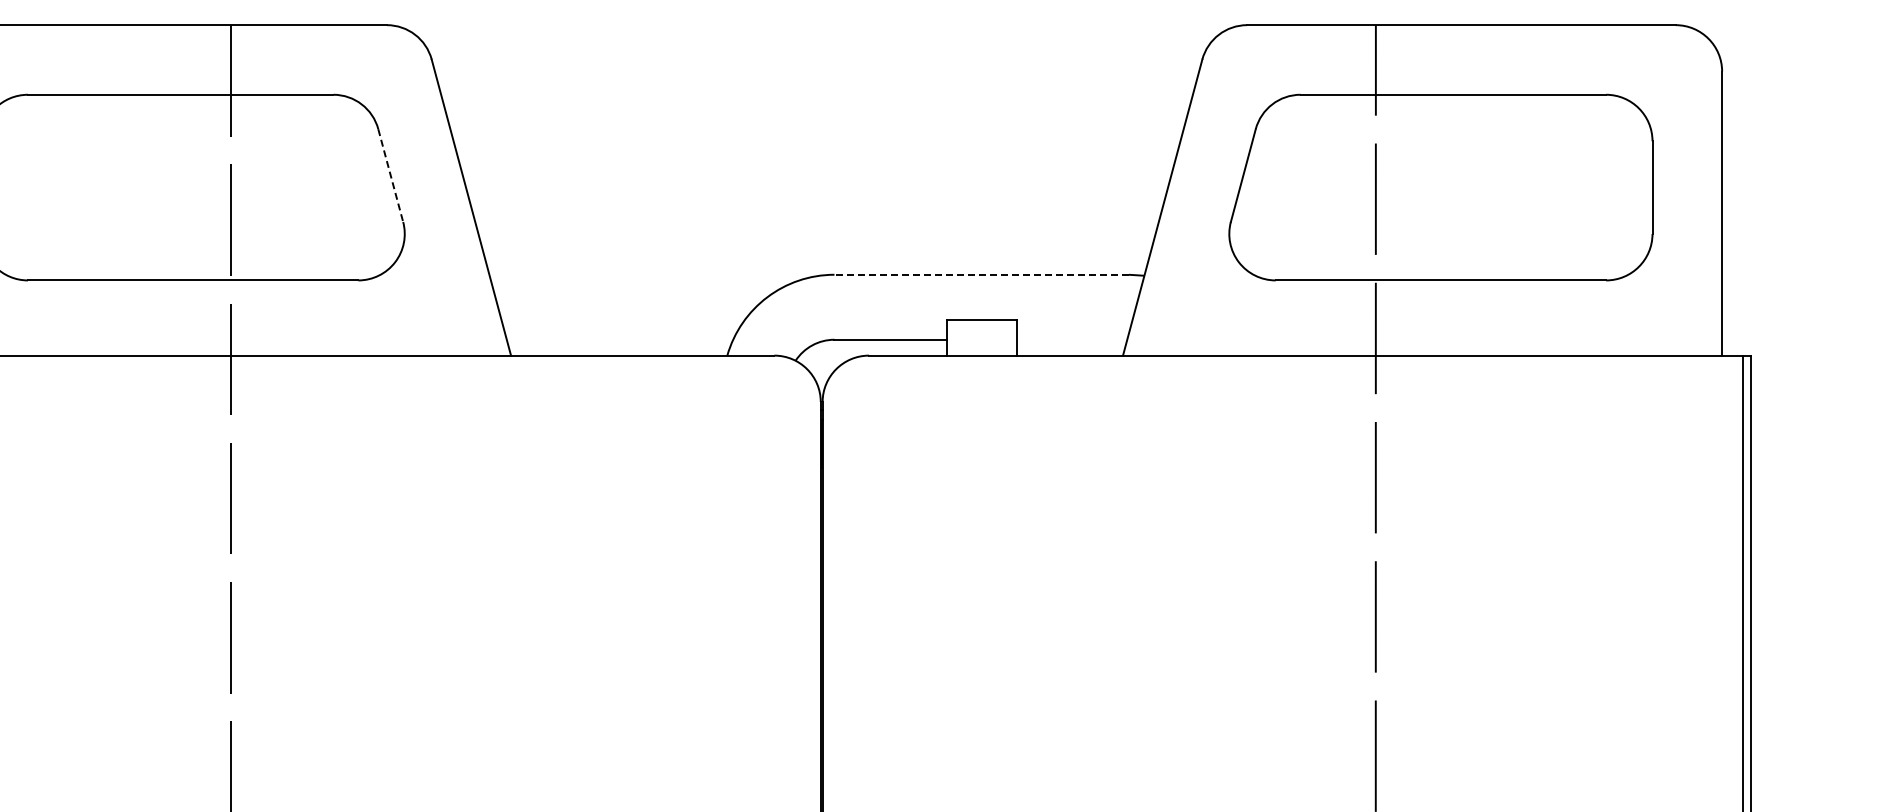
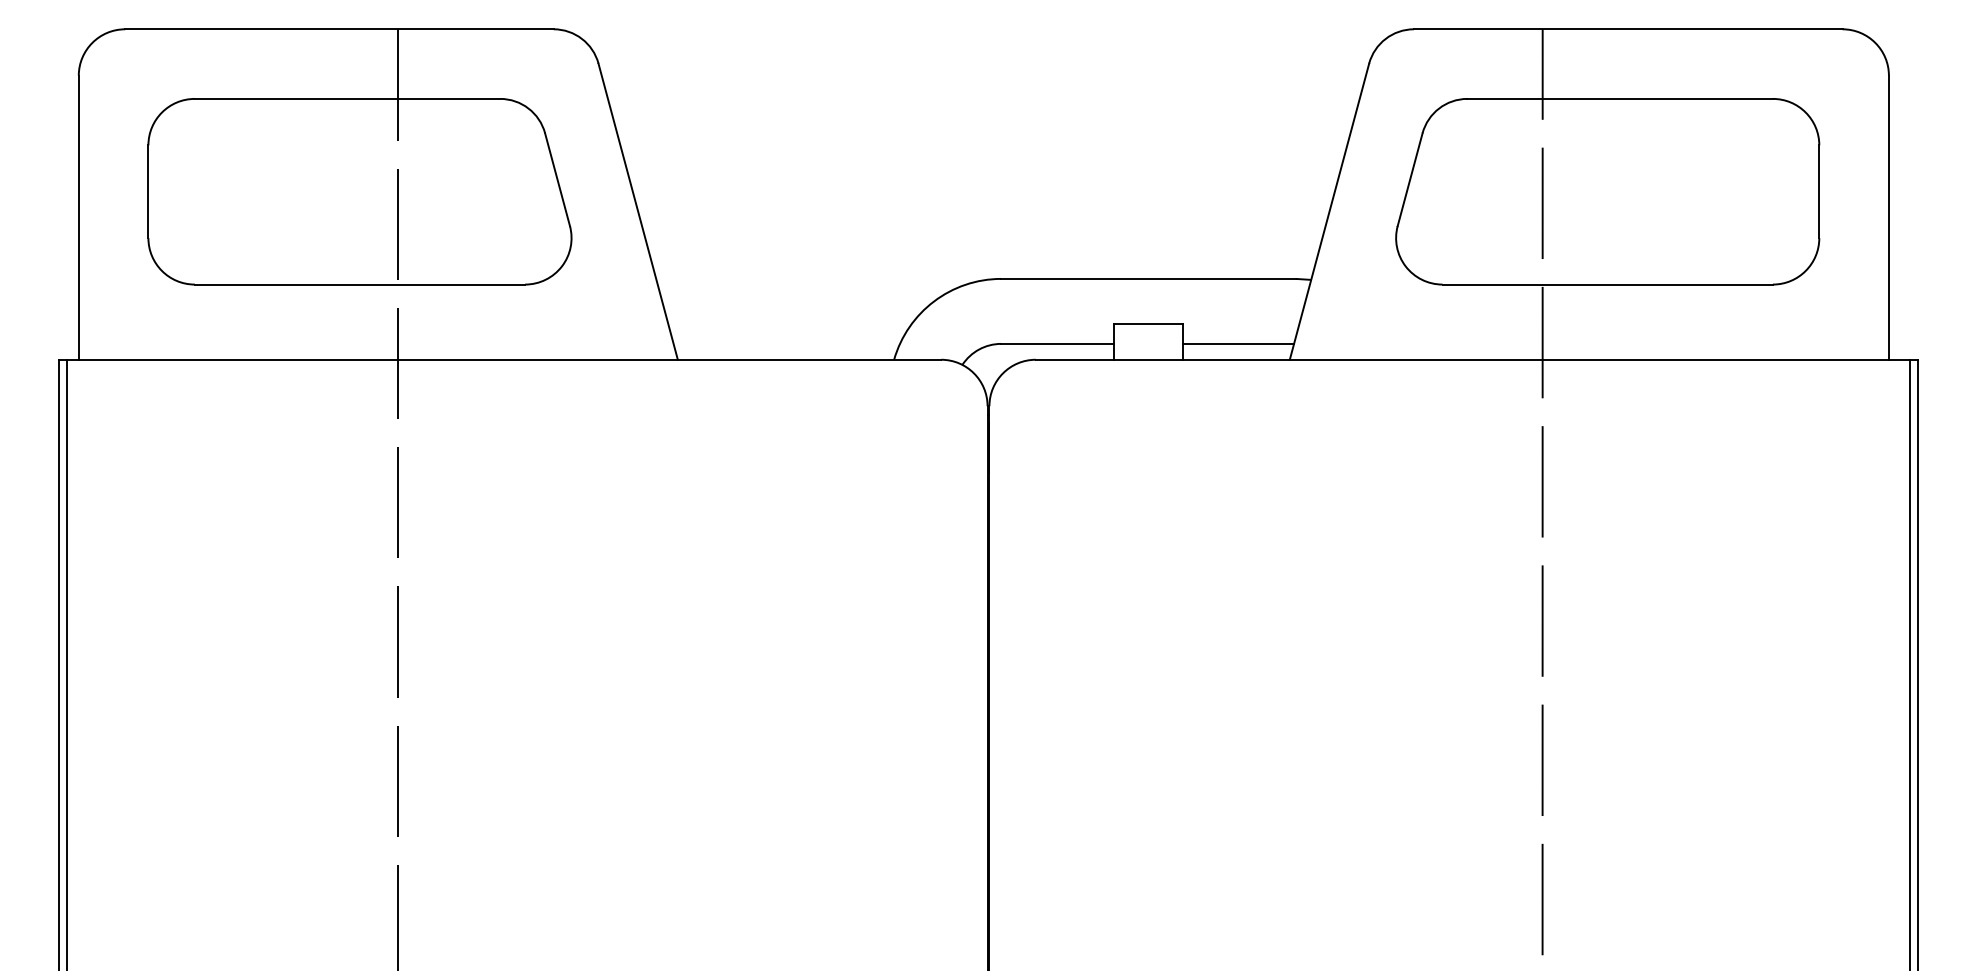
line: (390, 176) -> (557, 180), dashed -> solid
line: (981, 274) -> (1148, 278), dashed -> solid
line: (1071, 339) -> (1238, 343), added

